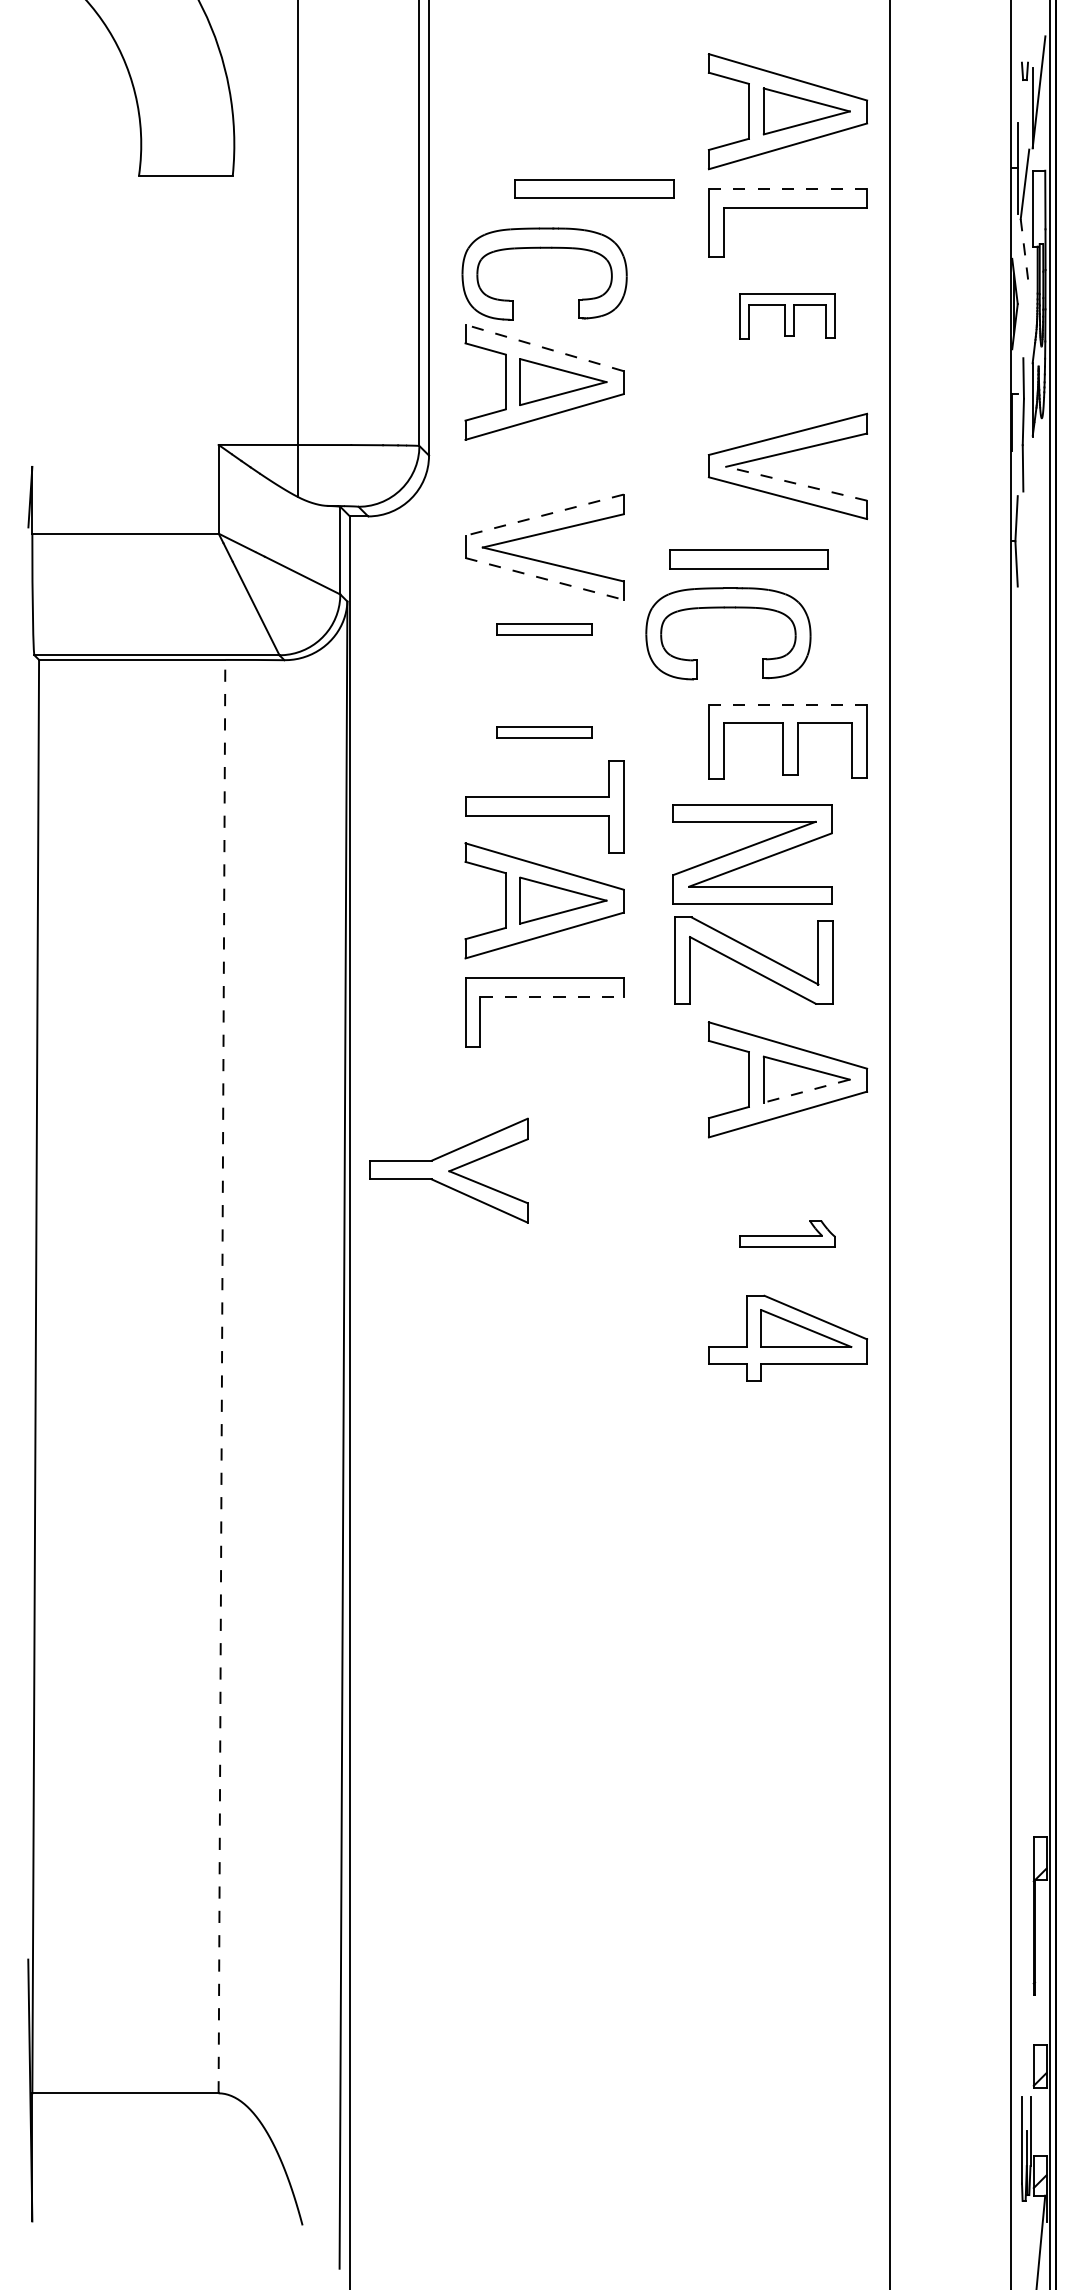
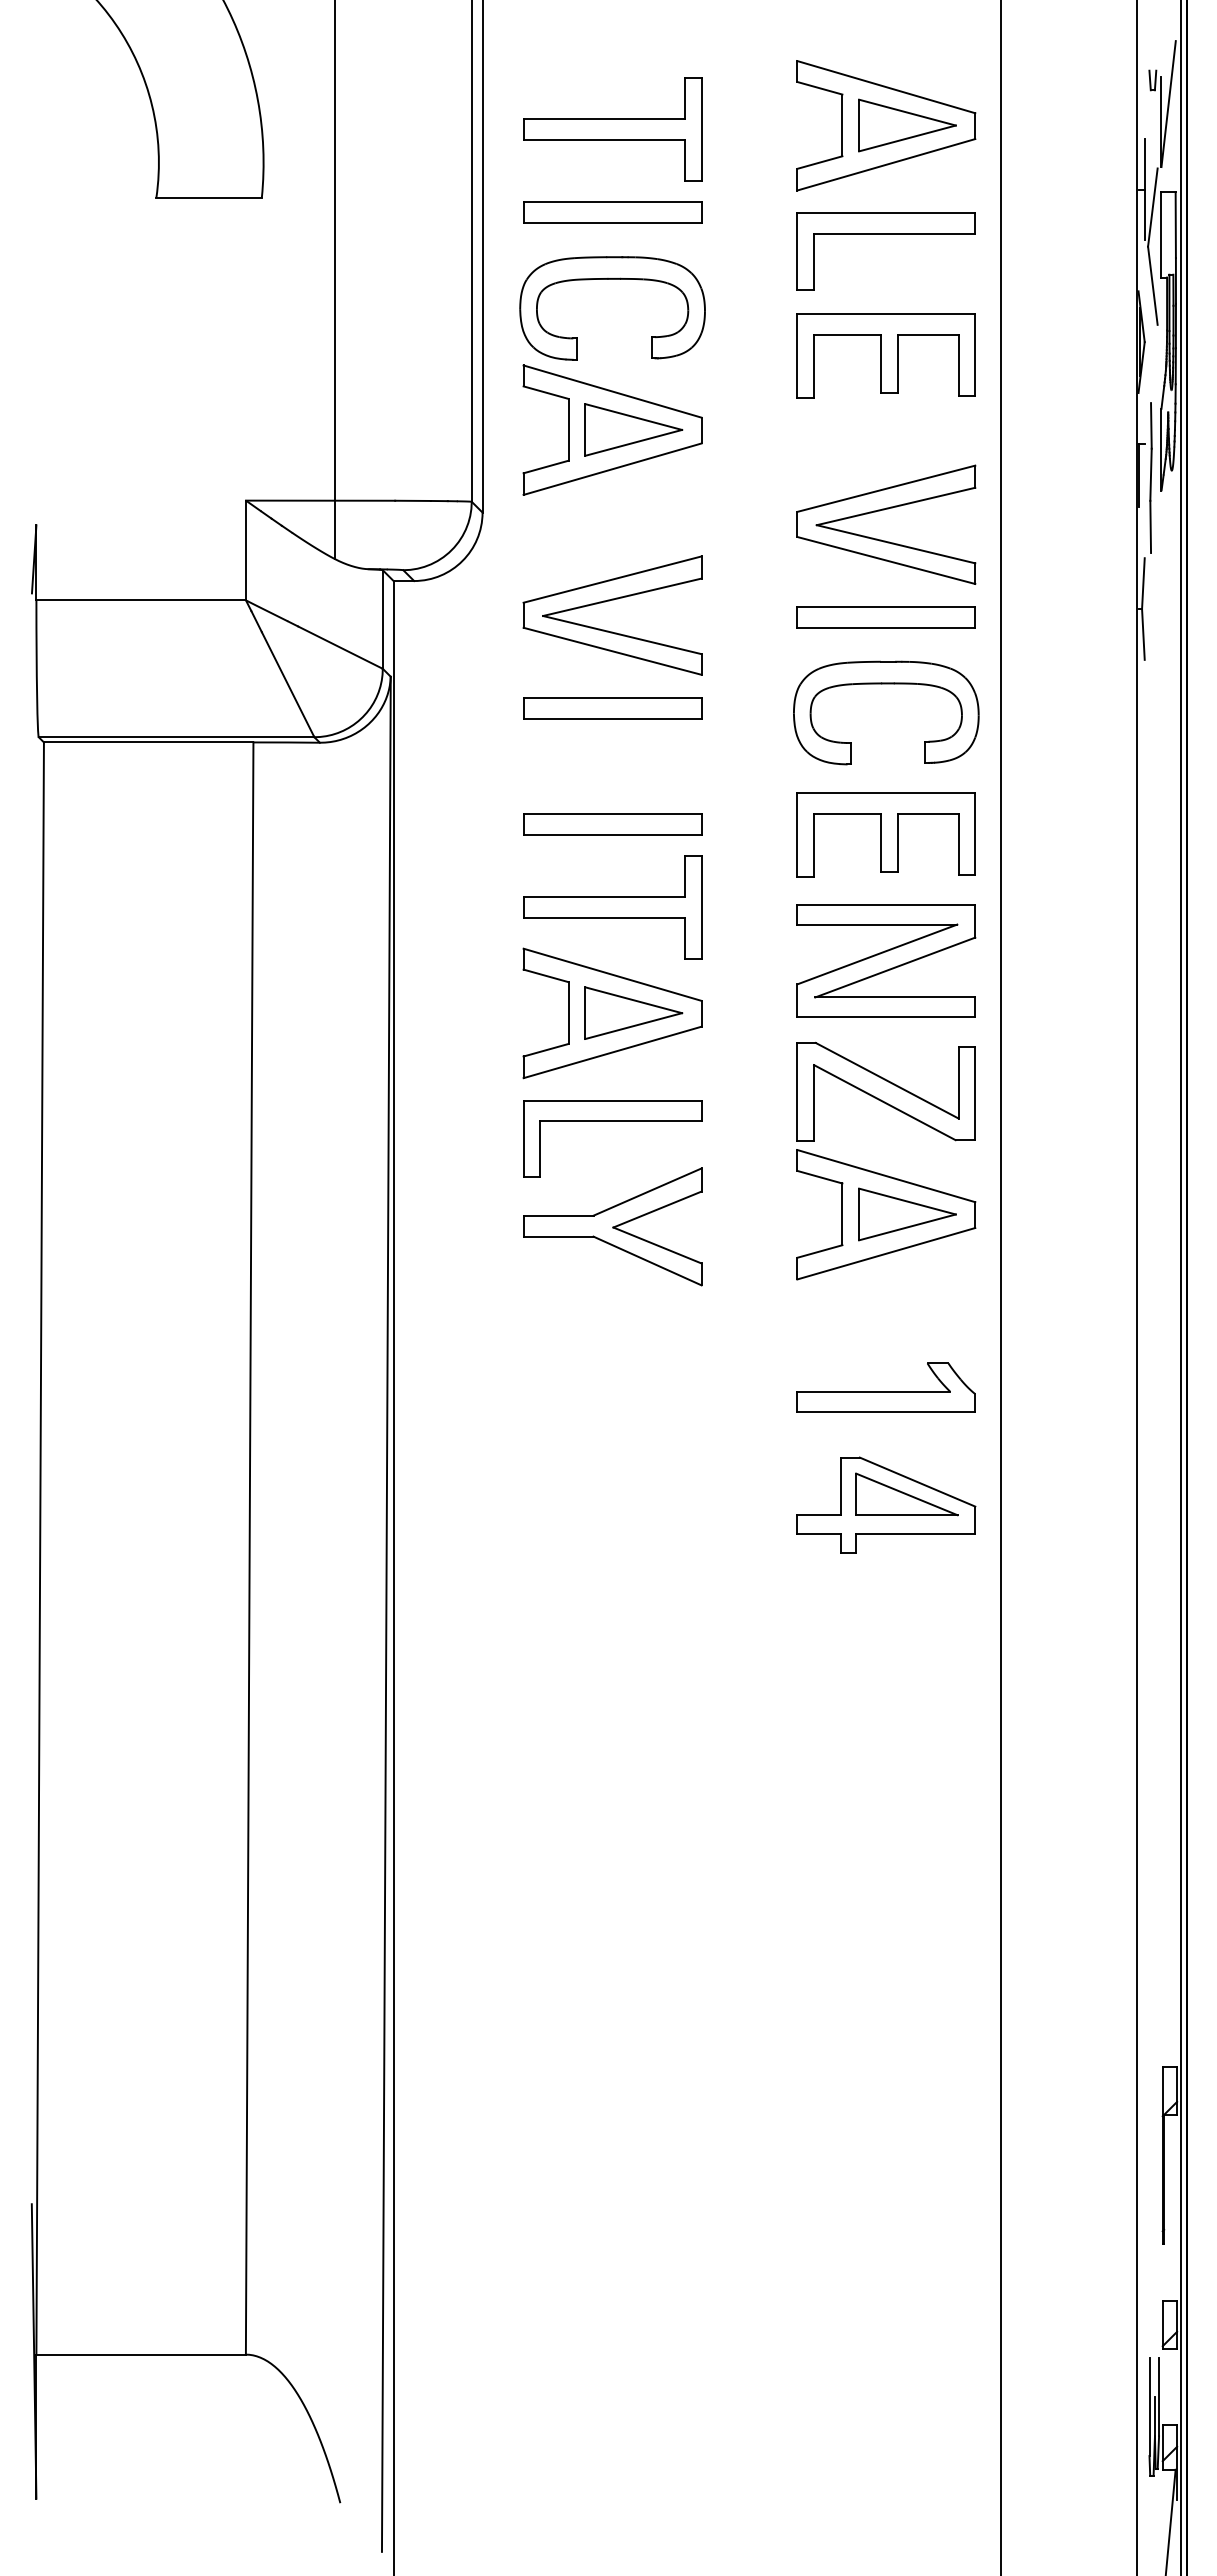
part: (544, 114) -> (612, 129), added
part: (594, 188) -> (612, 212), moved
line: (788, 188) -> (886, 212), dashed -> solid
line: (1024, 254) -> (1152, 286), dashed -> solid
part: (787, 315) -> (885, 355), size x1.67
line: (544, 347) -> (612, 391), dashed -> solid
line: (797, 483) -> (896, 544), dashed -> solid
line: (544, 515) -> (612, 579), dashed -> solid
part: (748, 559) -> (885, 617), moved
line: (545, 579) -> (613, 651), dashed -> solid
part: (728, 608) -> (886, 684), moved
part: (544, 629) -> (612, 708), size x1.67
line: (788, 704) -> (886, 792), dashed -> solid
part: (544, 732) -> (612, 824), size x1.67
part: (752, 853) -> (886, 960), moved
part: (753, 960) -> (885, 1091), moved
line: (551, 996) -> (620, 1121), dashed -> solid
line: (806, 1091) -> (907, 1227), dashed -> solid
part: (448, 1170) -> (612, 1226), moved
part: (787, 1233) -> (885, 1387), size x1.67
line: (221, 1376) -> (249, 1548), dashed -> solid

